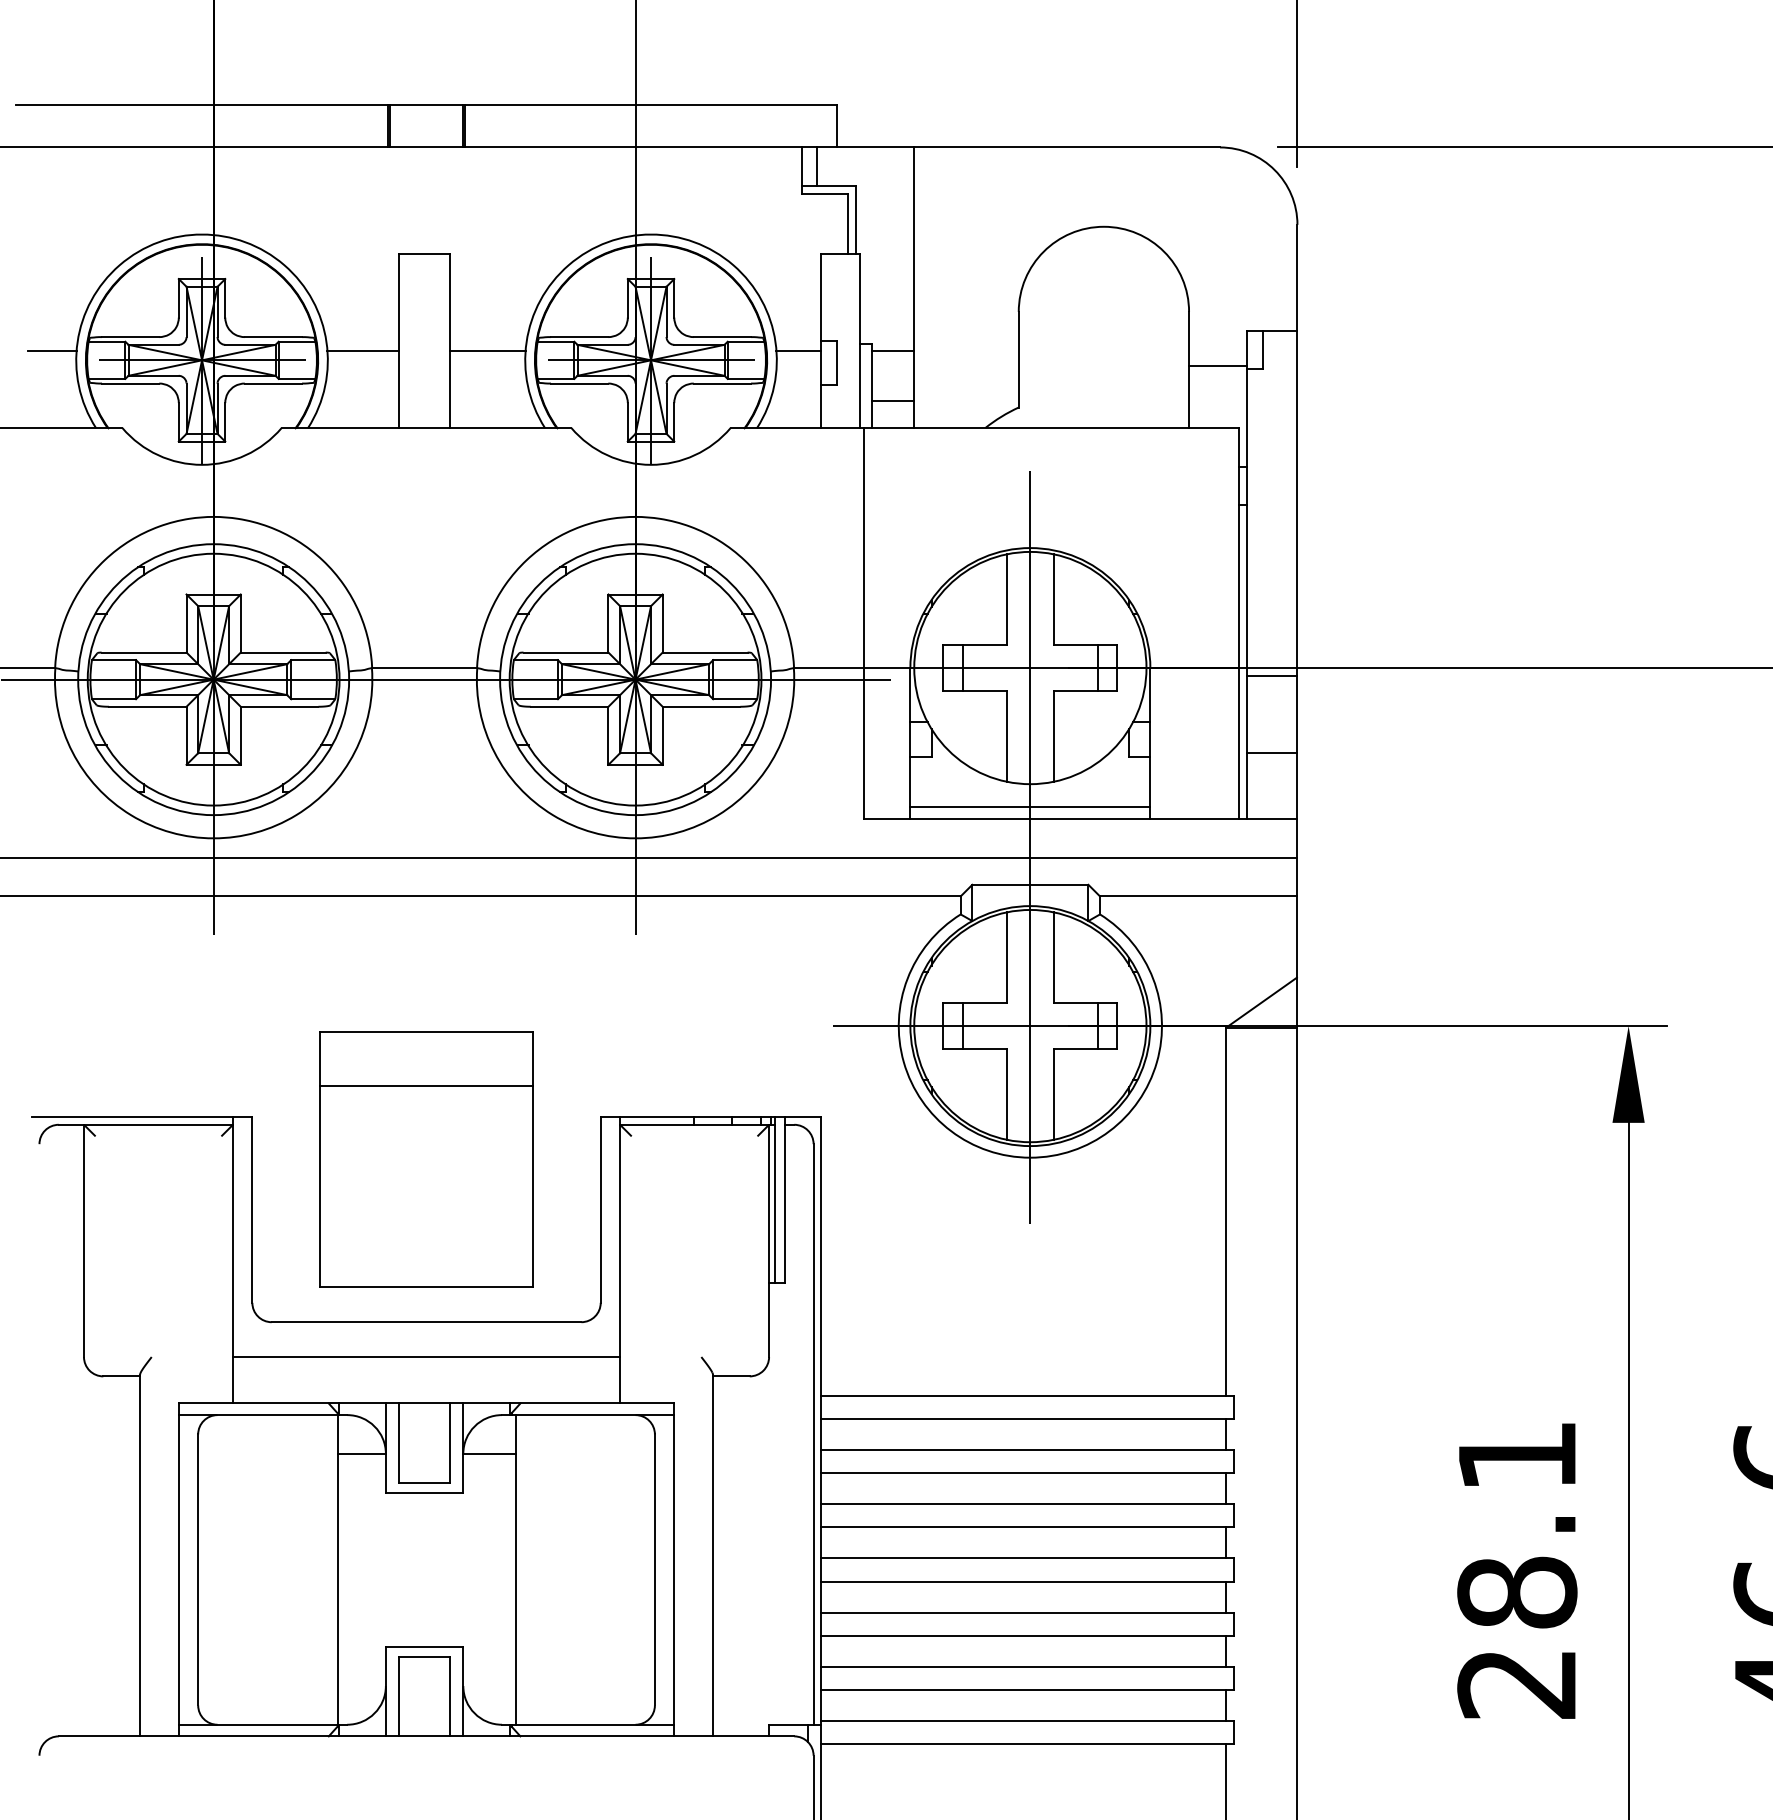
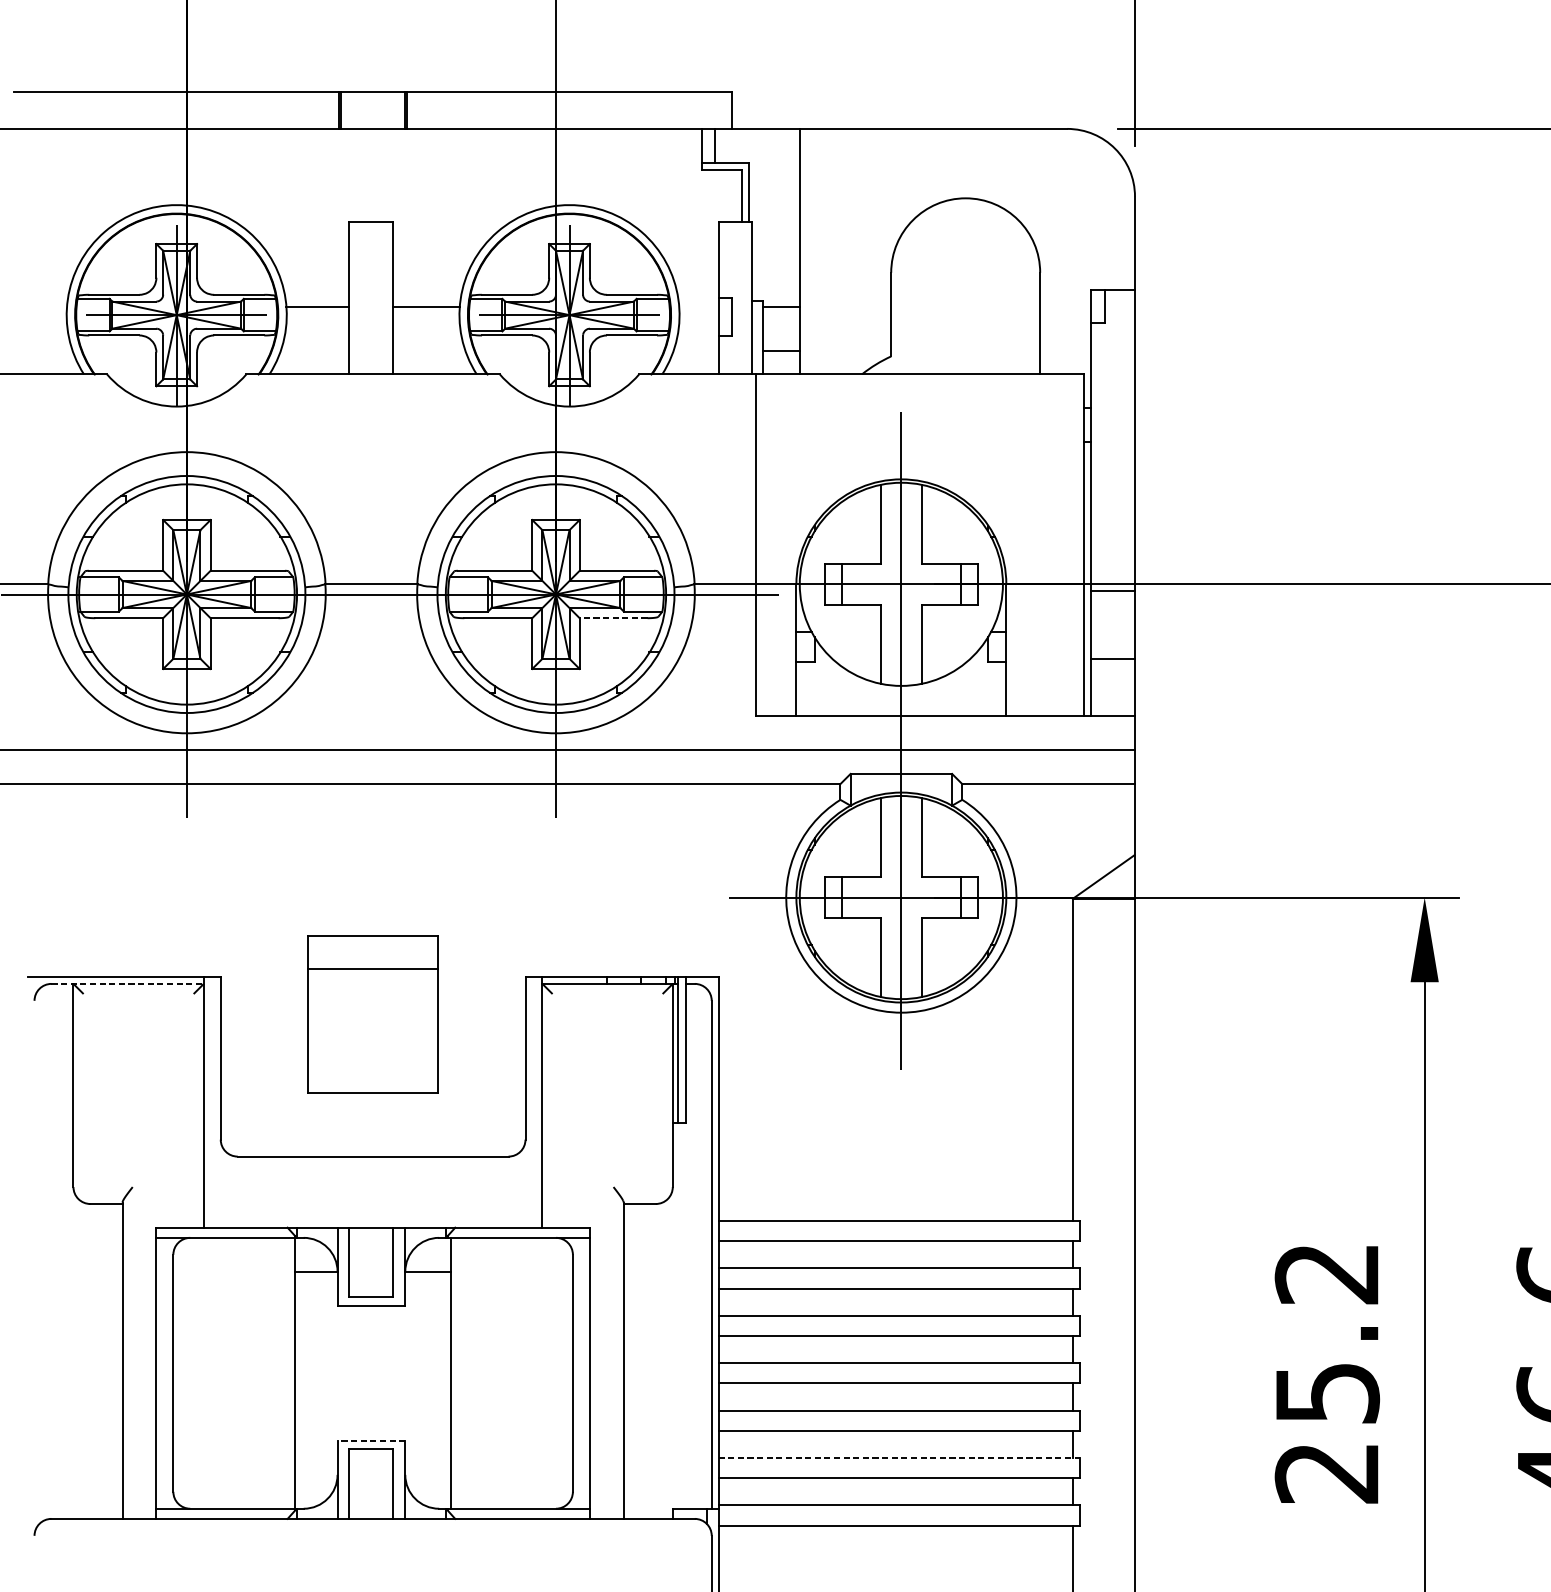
line: (51, 350) -> (45, 306), removed
line: (798, 350) -> (698, 306), removed
line: (1218, 365) -> (1065, 319), removed
line: (701, 706) -> (613, 617), solid -> dashed
line: (1030, 807) -> (901, 706), removed
line: (146, 1124) -> (128, 983), solid -> dashed
part: (426, 1159) -> (373, 1014), size x0.7
line: (426, 1357) -> (373, 1187), removed
text: (1517, 1525) -> (1327, 1334), 28.1 -> 25.2
line: (424, 1647) -> (371, 1441), solid -> dashed
line: (1028, 1666) -> (899, 1457), solid -> dashed

